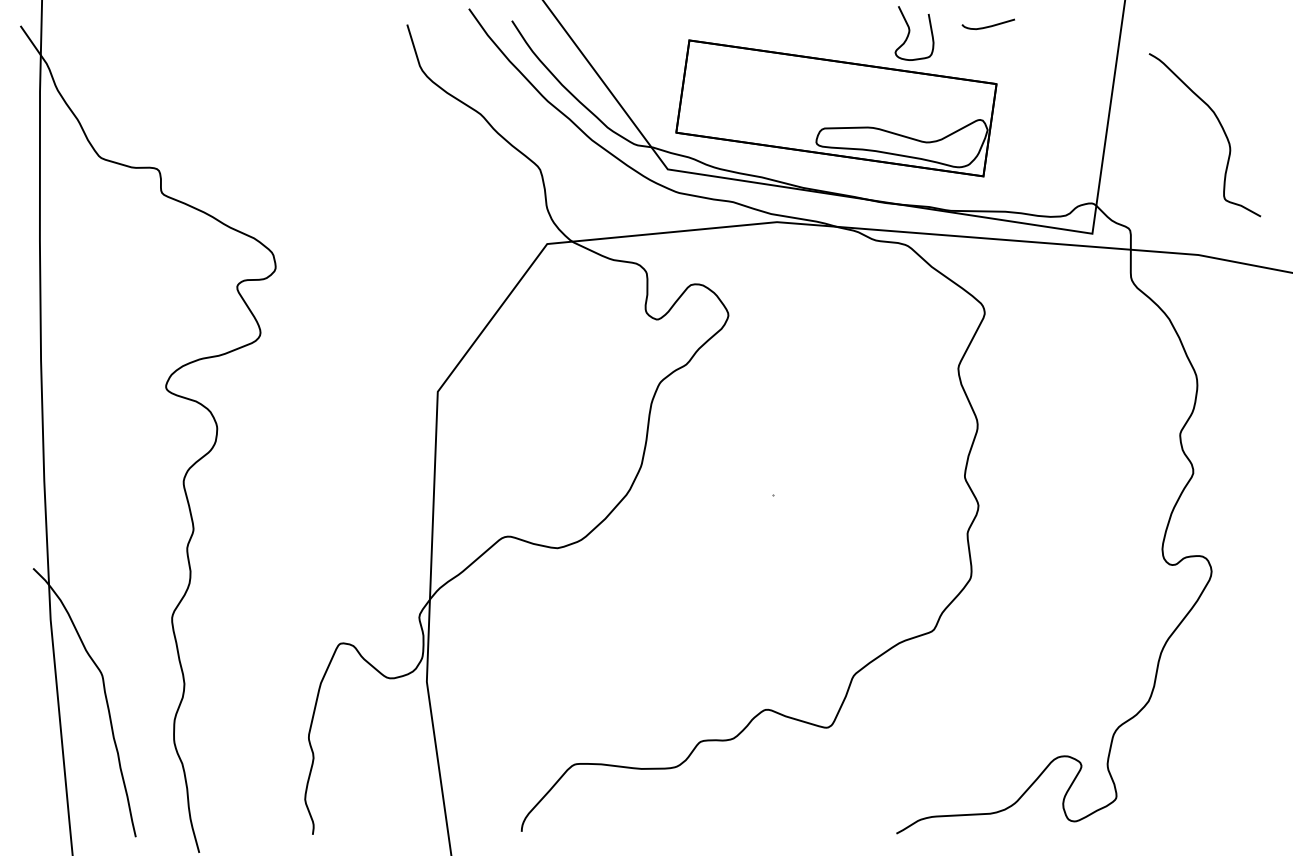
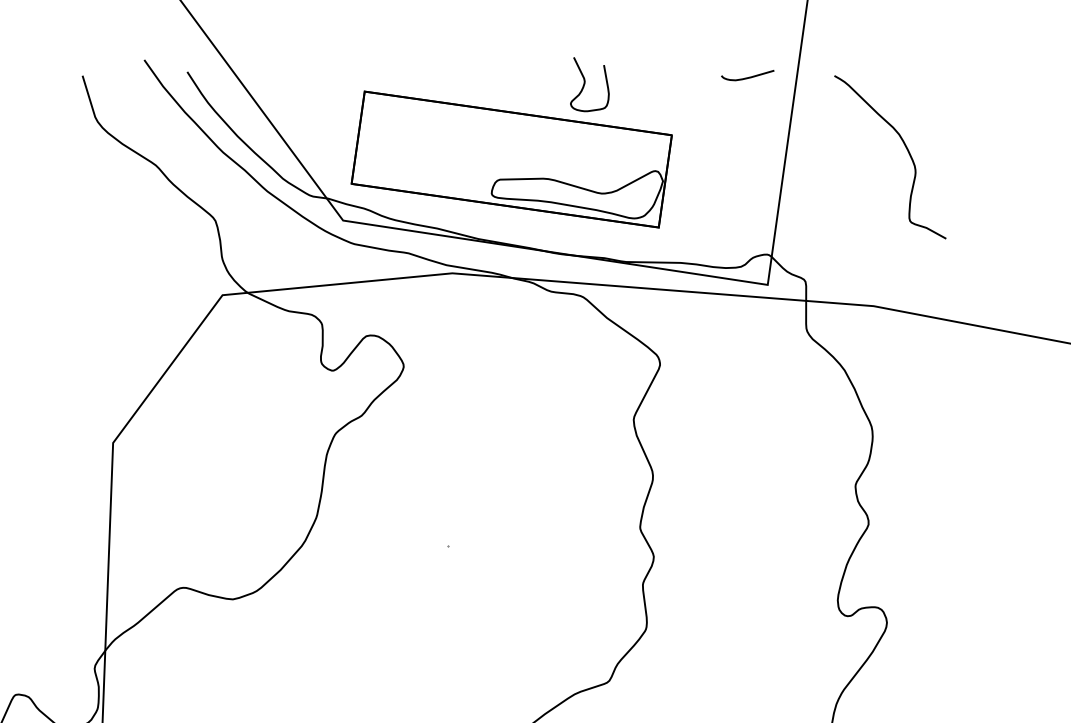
curve: (987, 26) -> (746, 77), moved
curve: (1220, 126) -> (905, 148), moved

